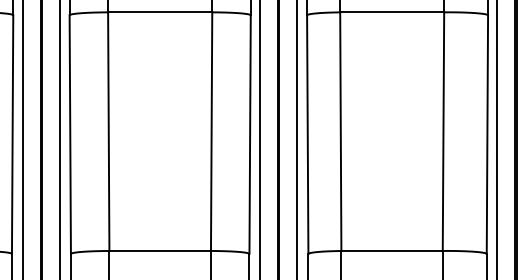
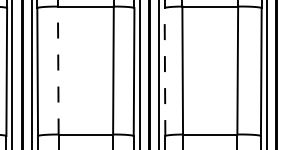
line: (109, 131) -> (58, 70), solid -> dashed
line: (306, 135) -> (164, 72), solid -> dashed

